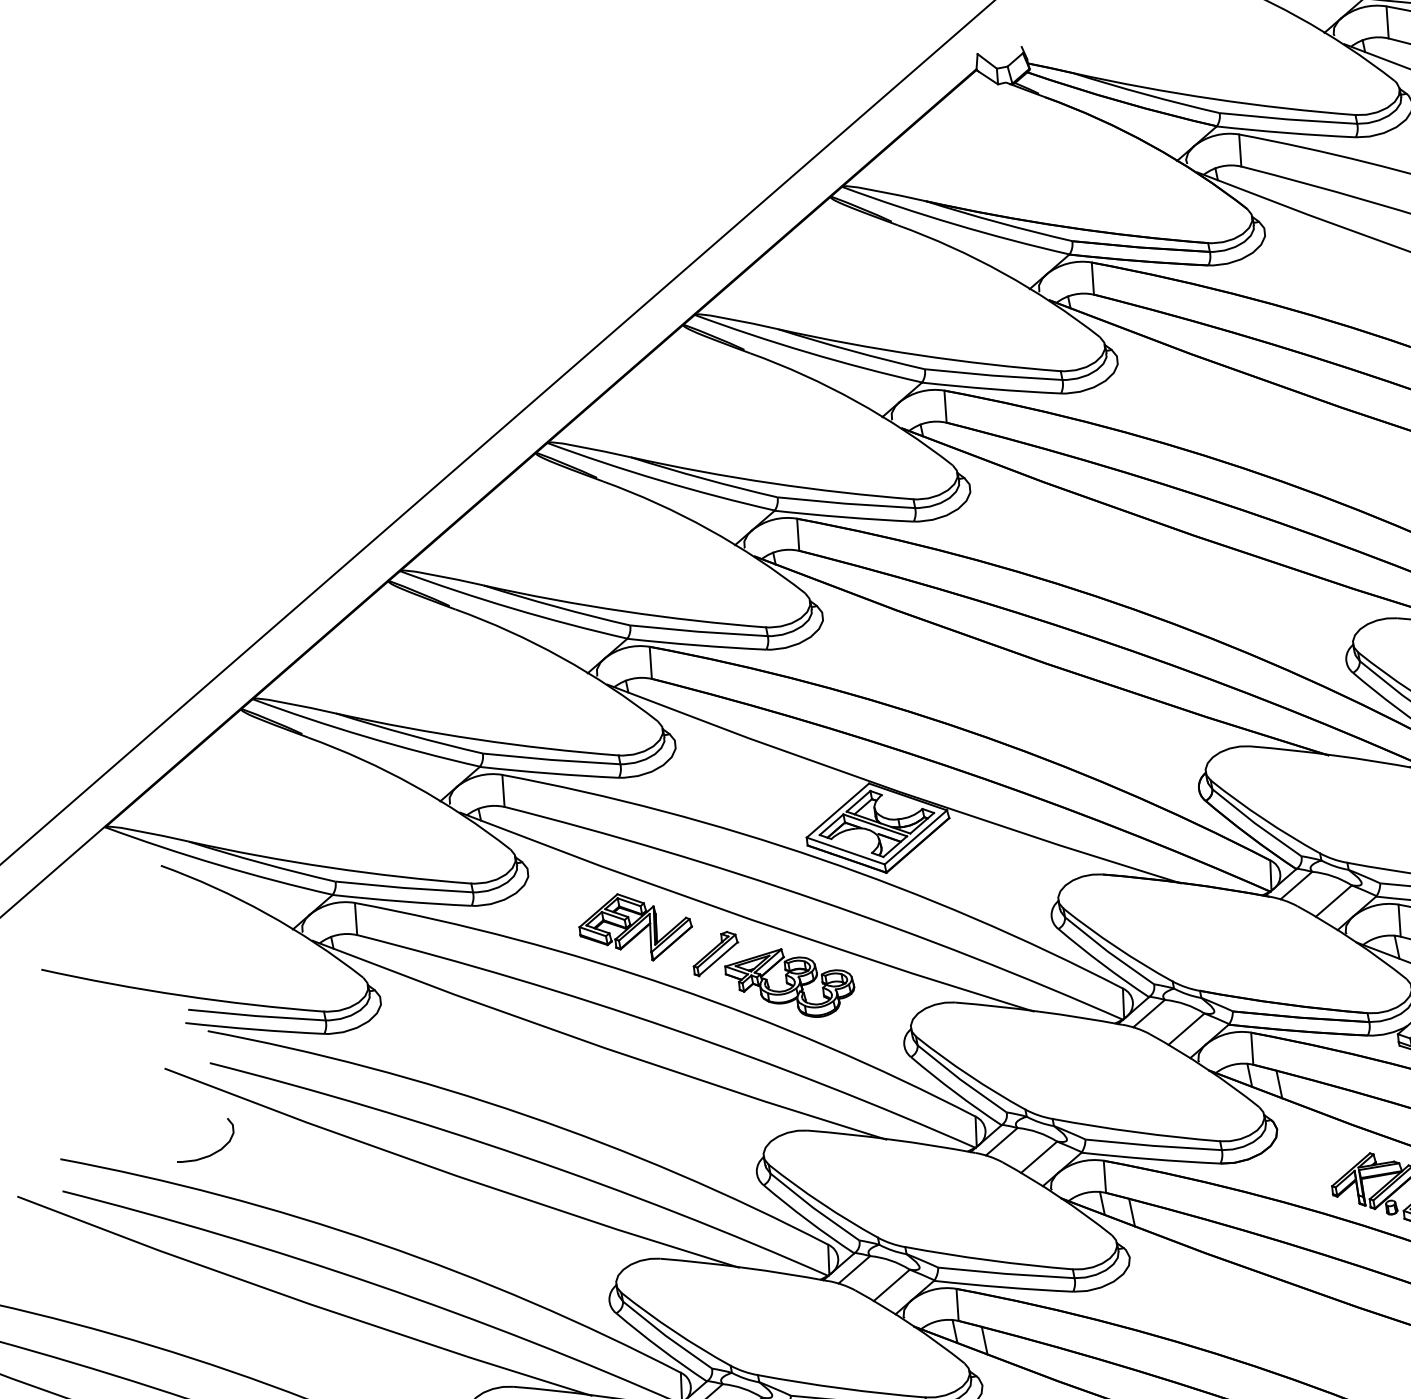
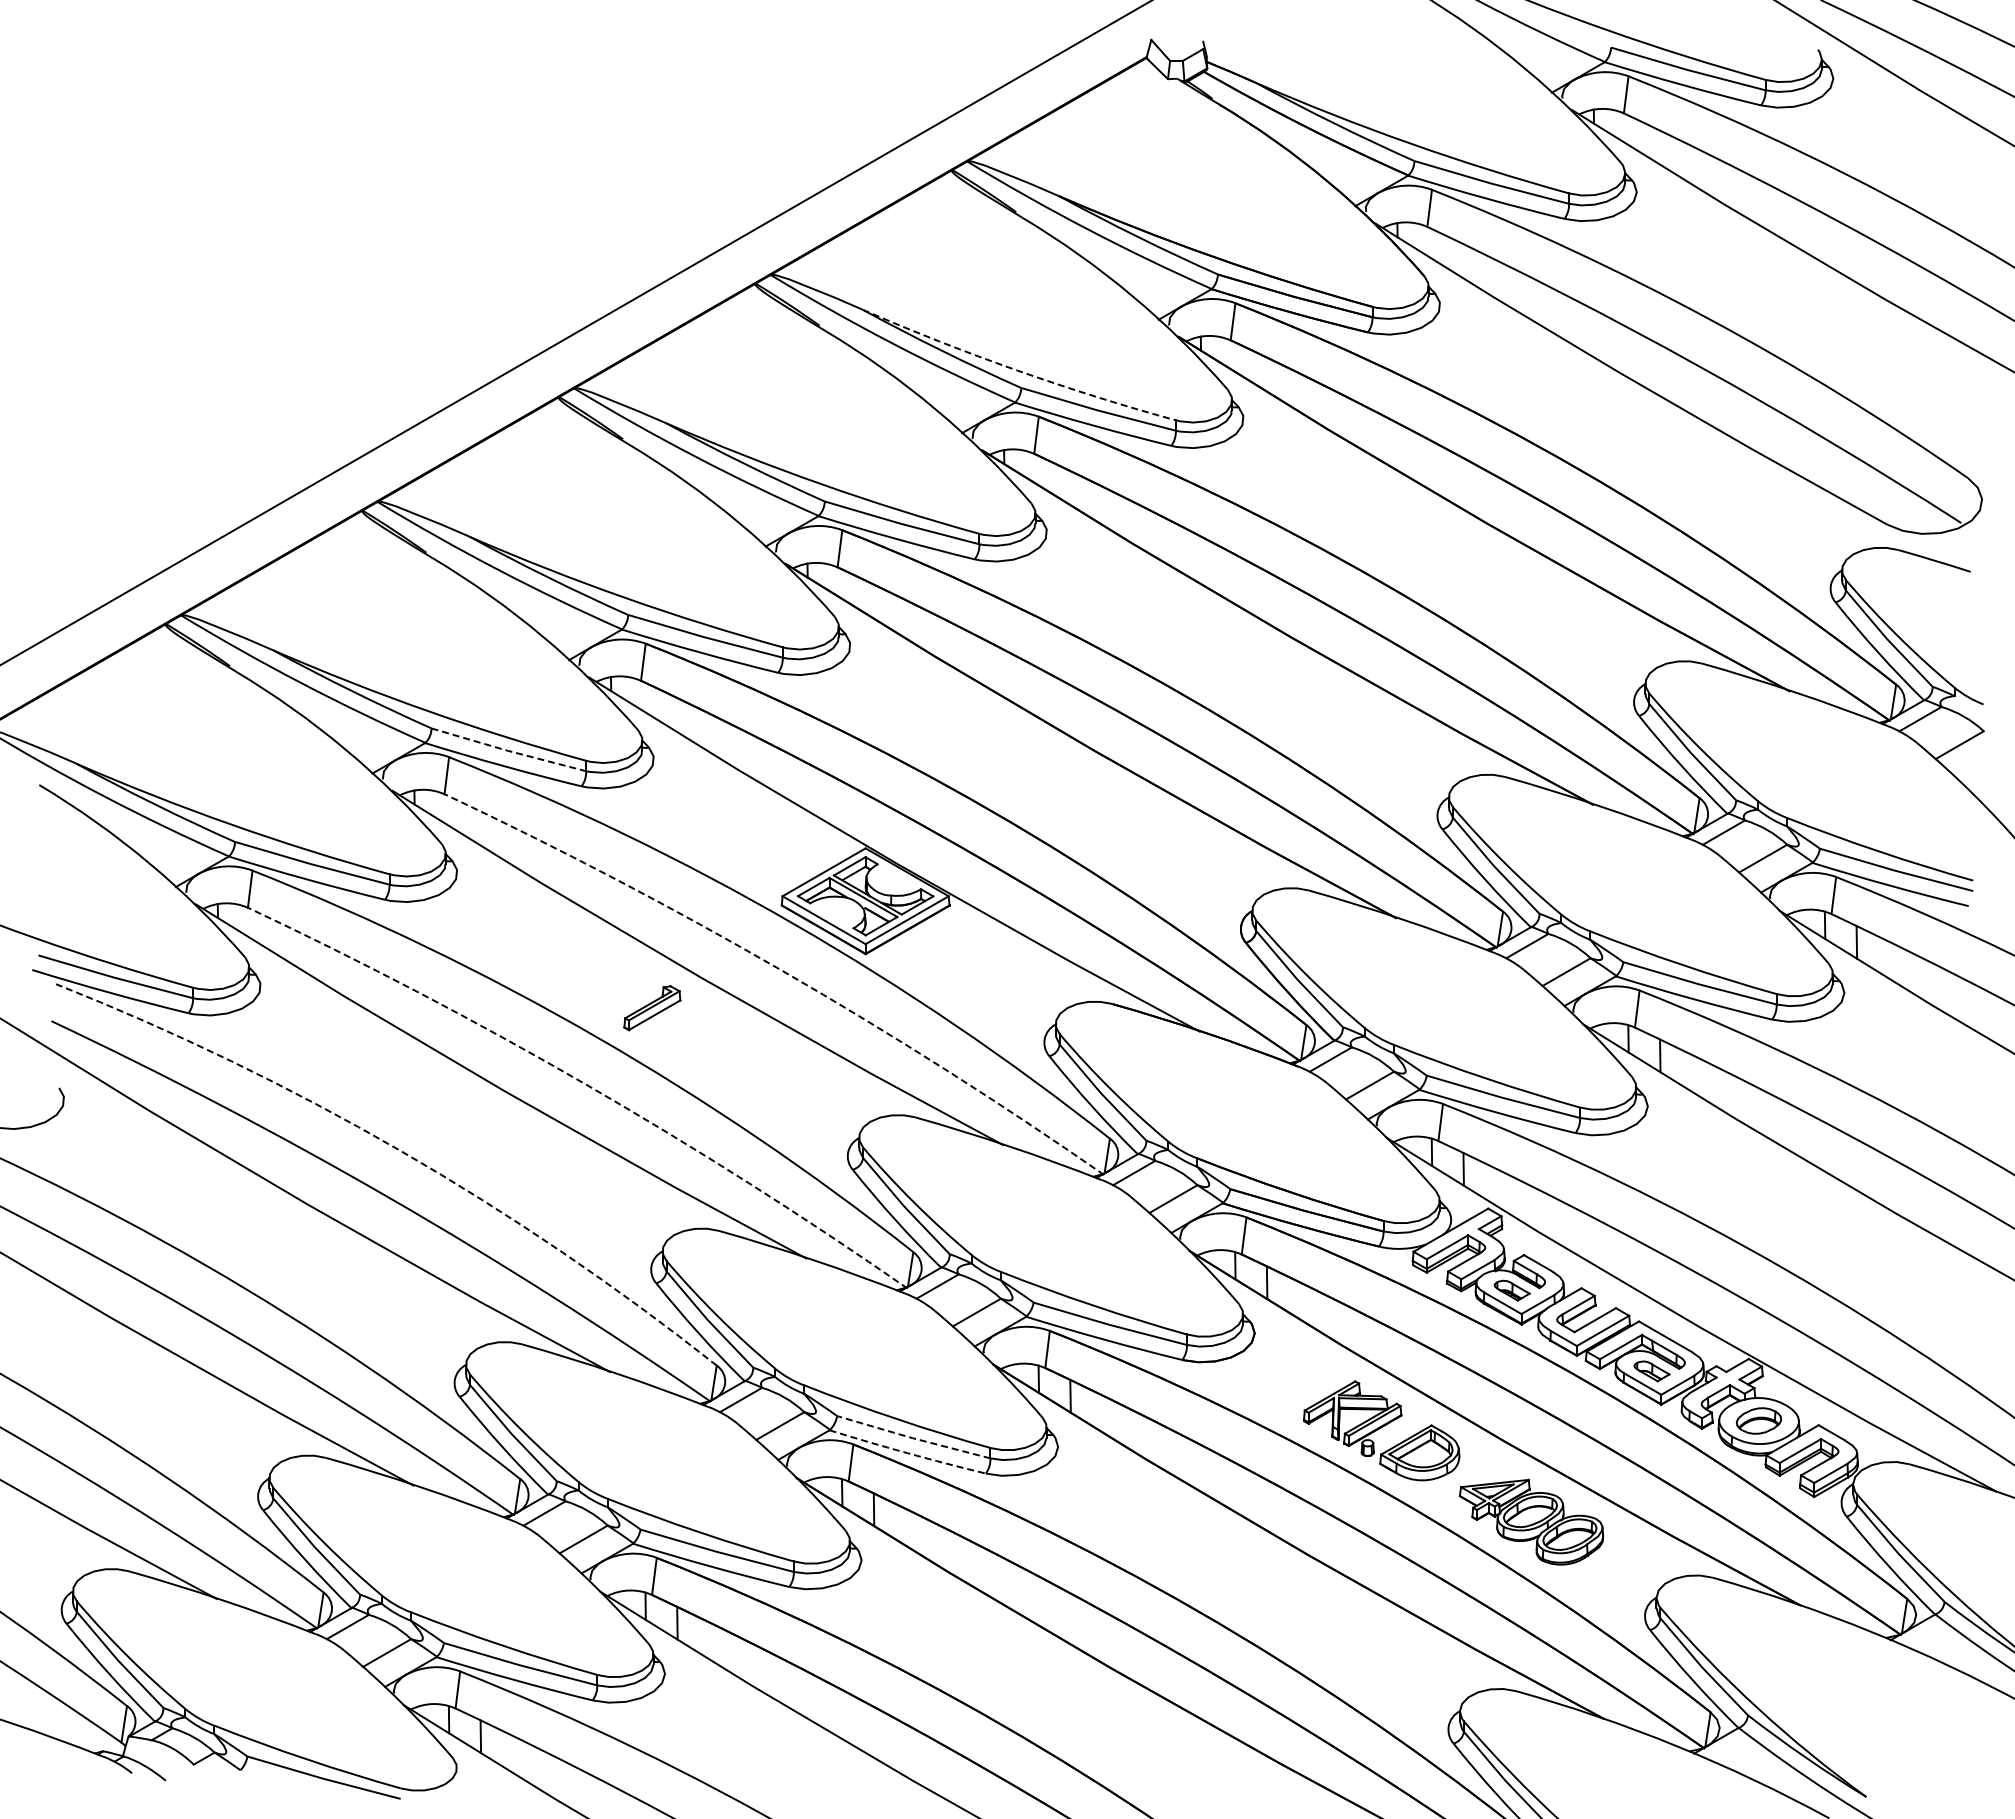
arc: (918, 355) -> (1017, 370), solid -> dashed
line: (551, 759) -> (508, 750), solid -> dashed
arc: (818, 900) -> (782, 970), solid -> dashed
part: (634, 927) -> (566, 960), removed
part: (790, 984) -> (731, 1060), removed
arc: (671, 1028) -> (585, 1084), solid -> dashed
arc: (525, 1115) -> (400, 1150), solid -> dashed
line: (1005, 1274) -> (912, 1438), solid -> dashed
arc: (1003, 1287) -> (907, 1453), solid -> dashed

